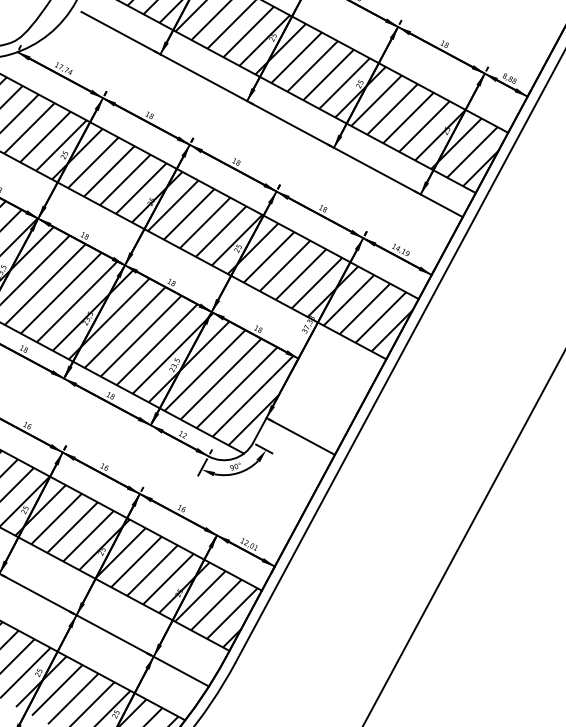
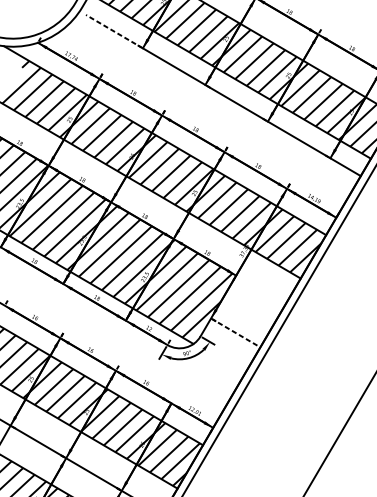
line: (120, 33) -> (114, 31), solid -> dashed
line: (300, 436) -> (235, 332), solid -> dashed

